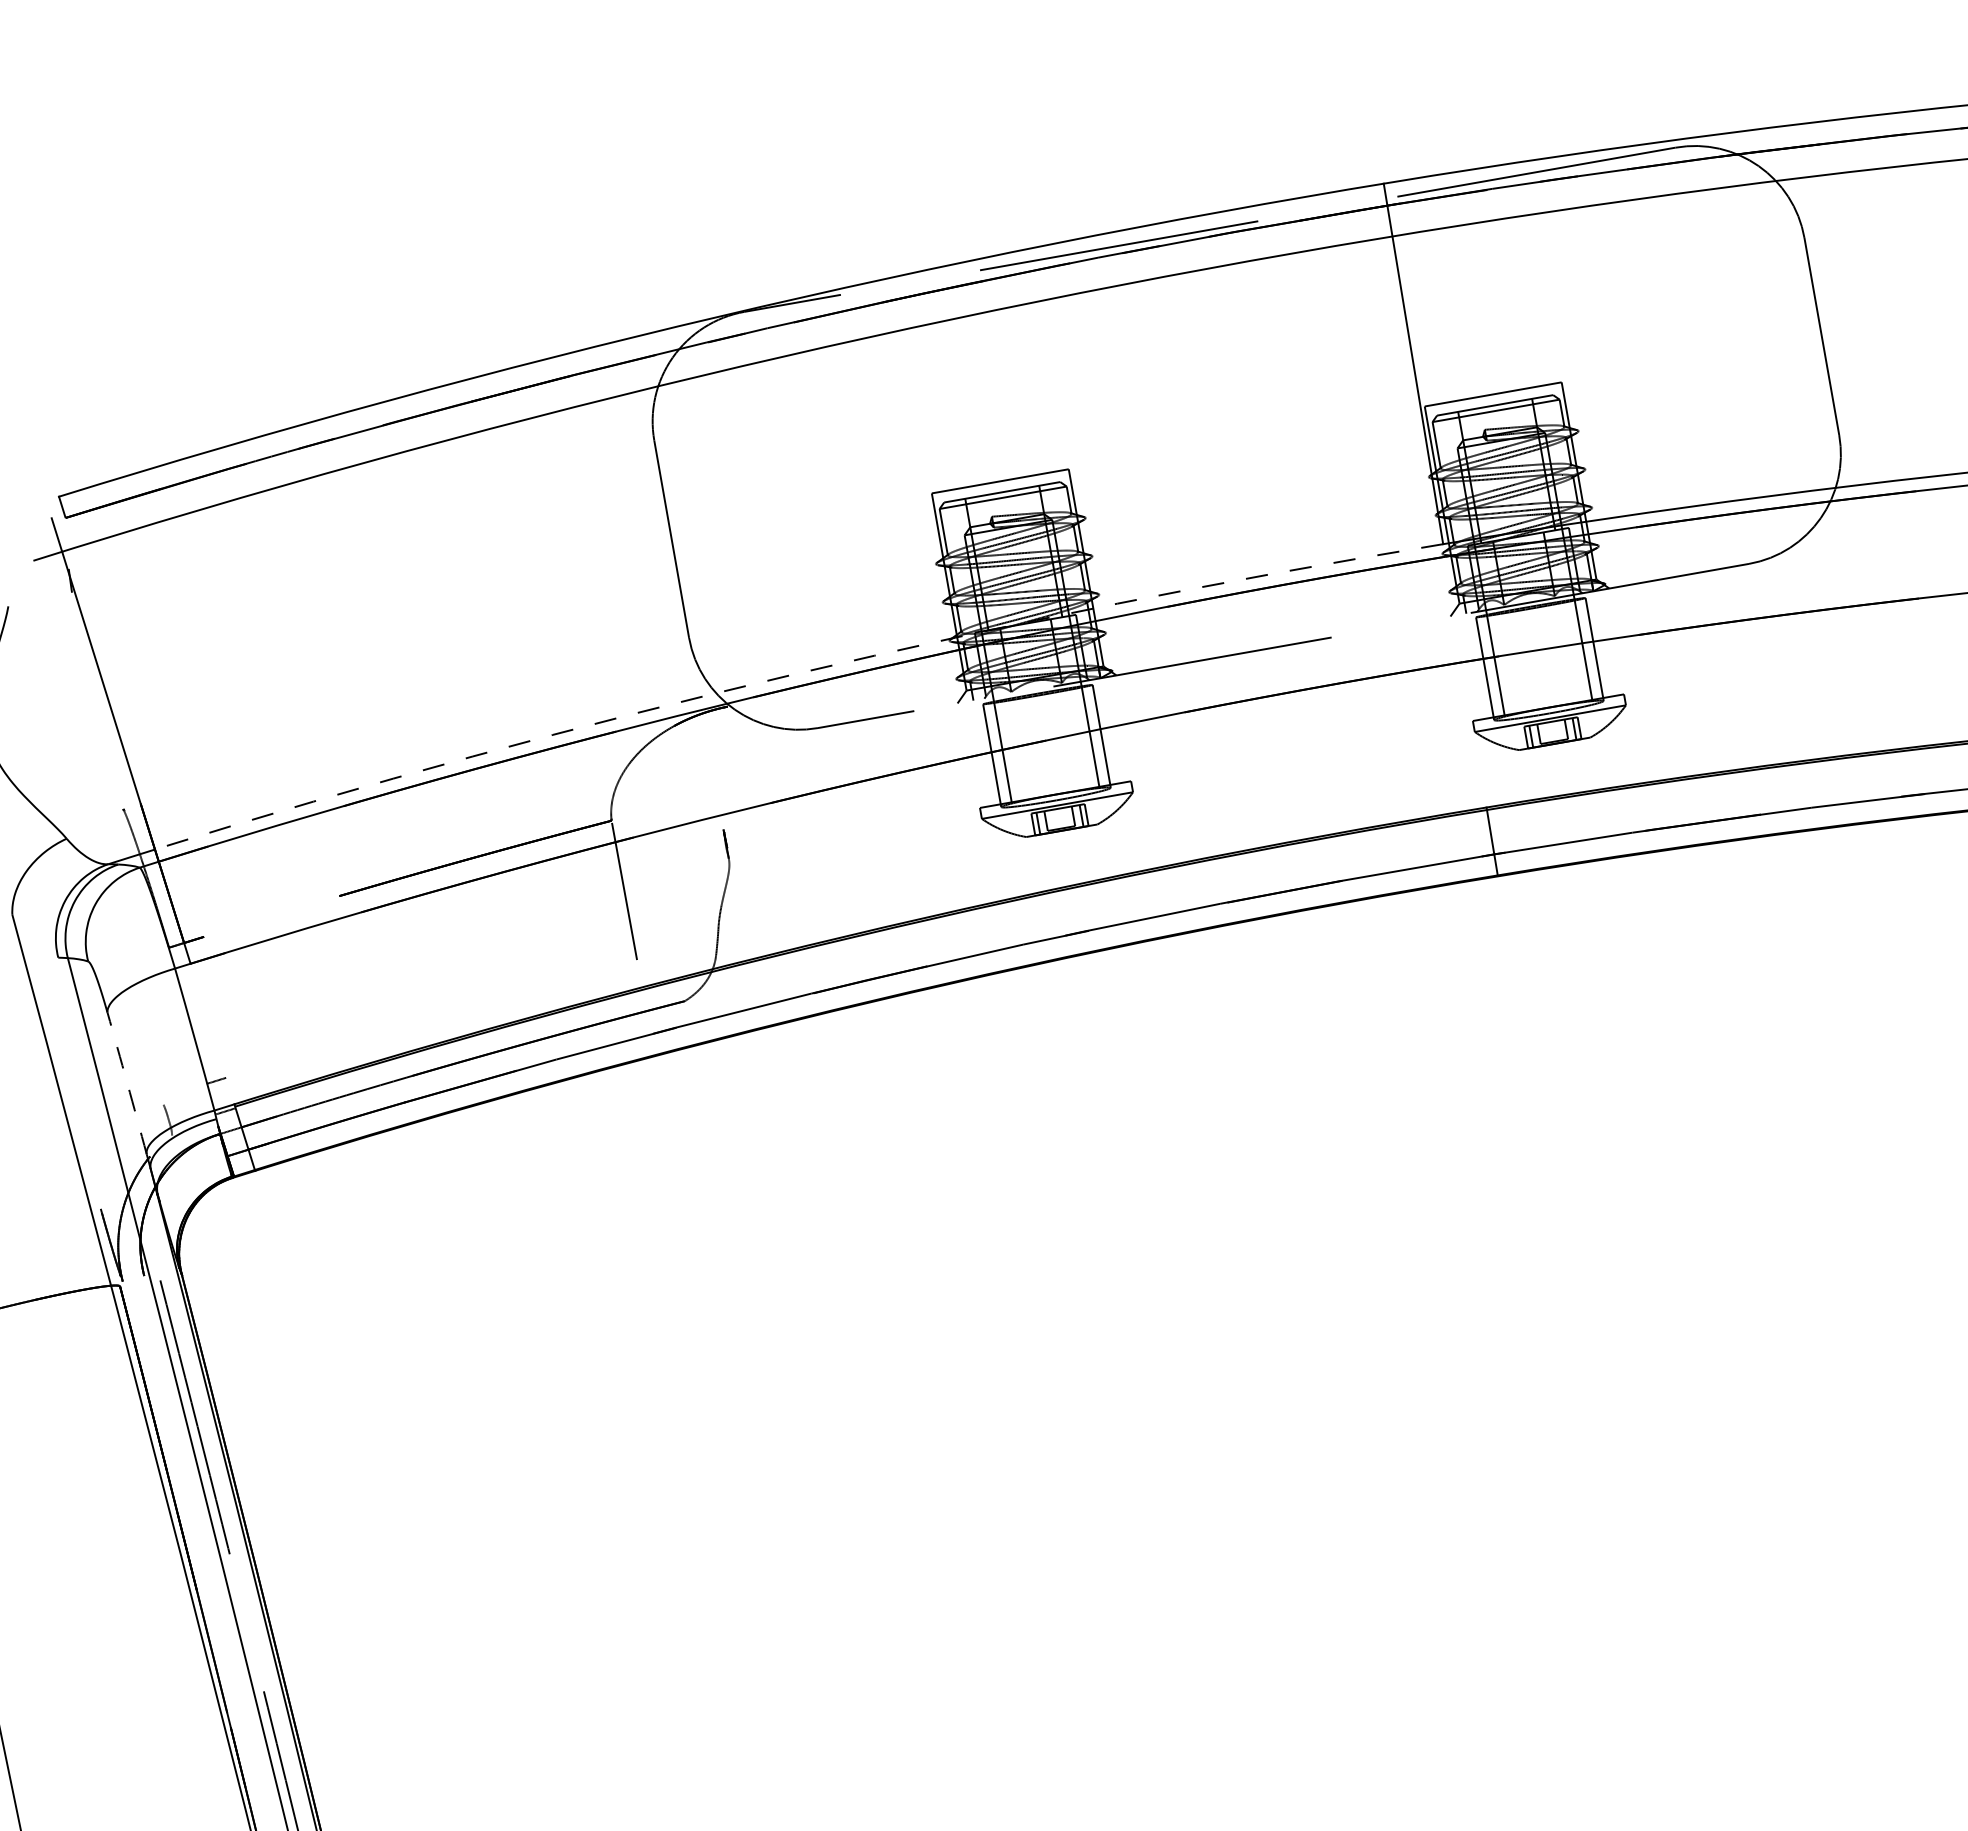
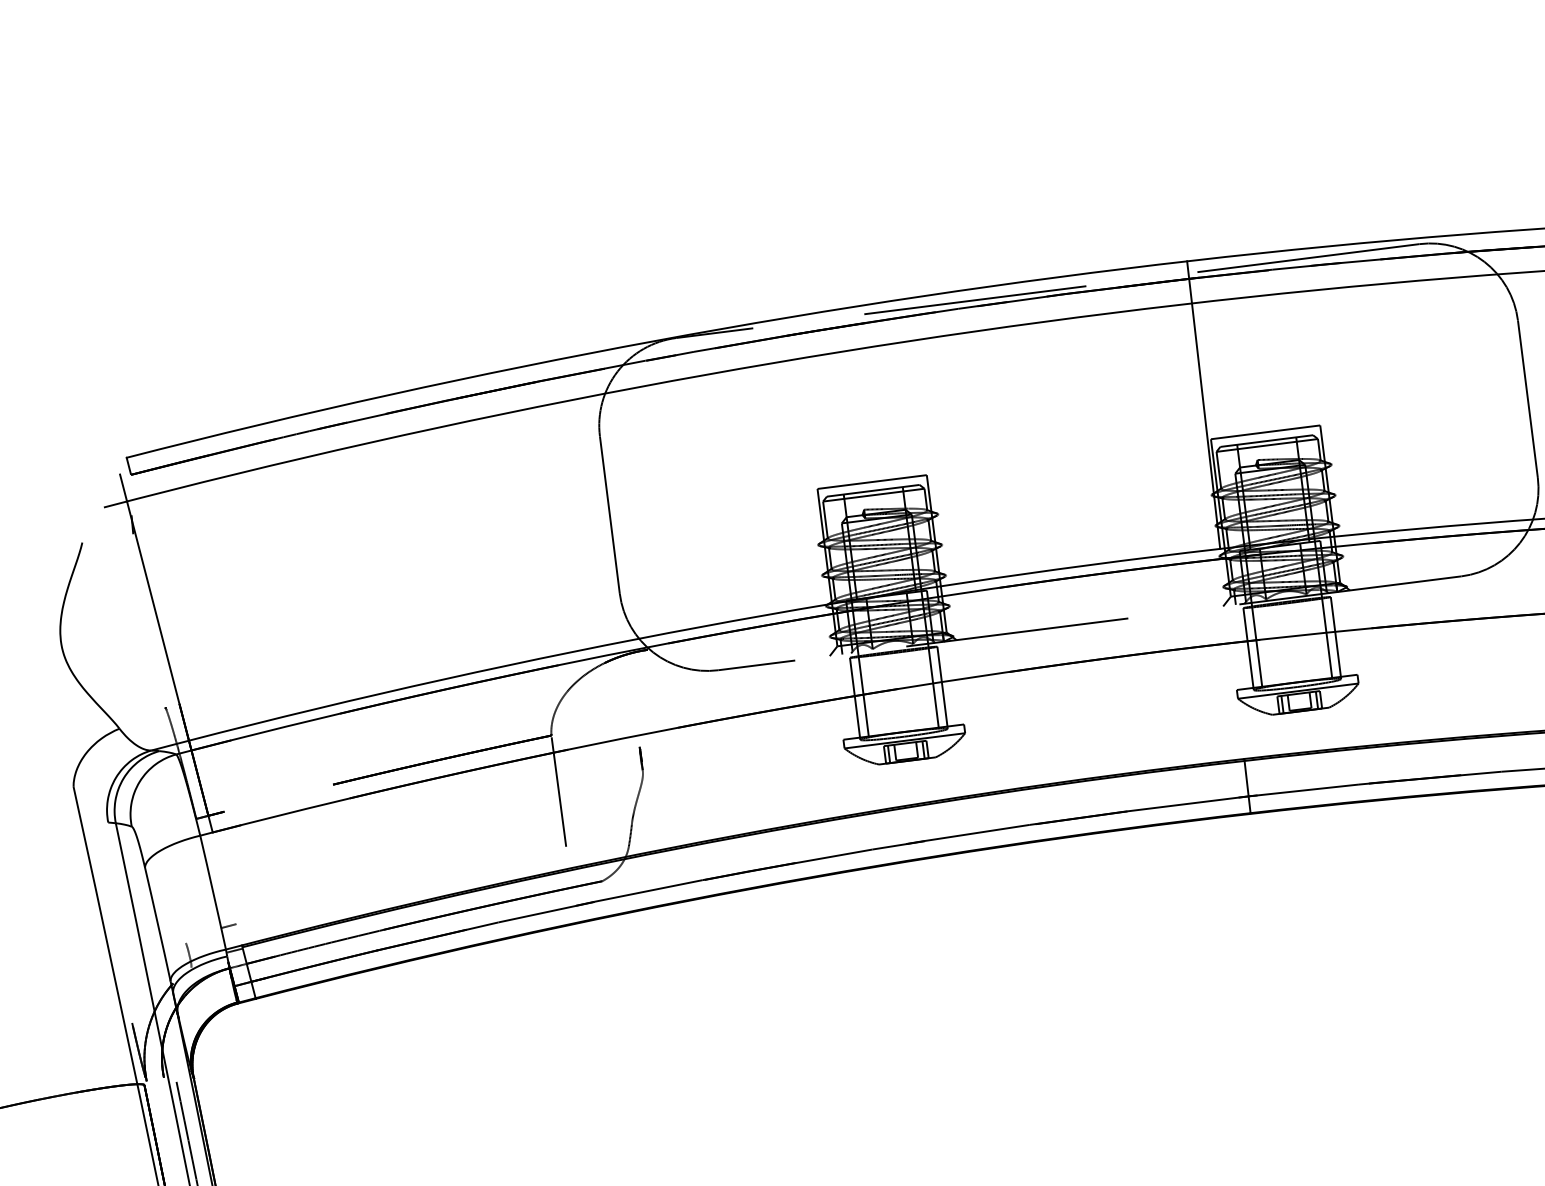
arc: (793, 674) -> (701, 626), dashed -> solid
arc: (127, 1083) -> (158, 924), dashed -> solid

